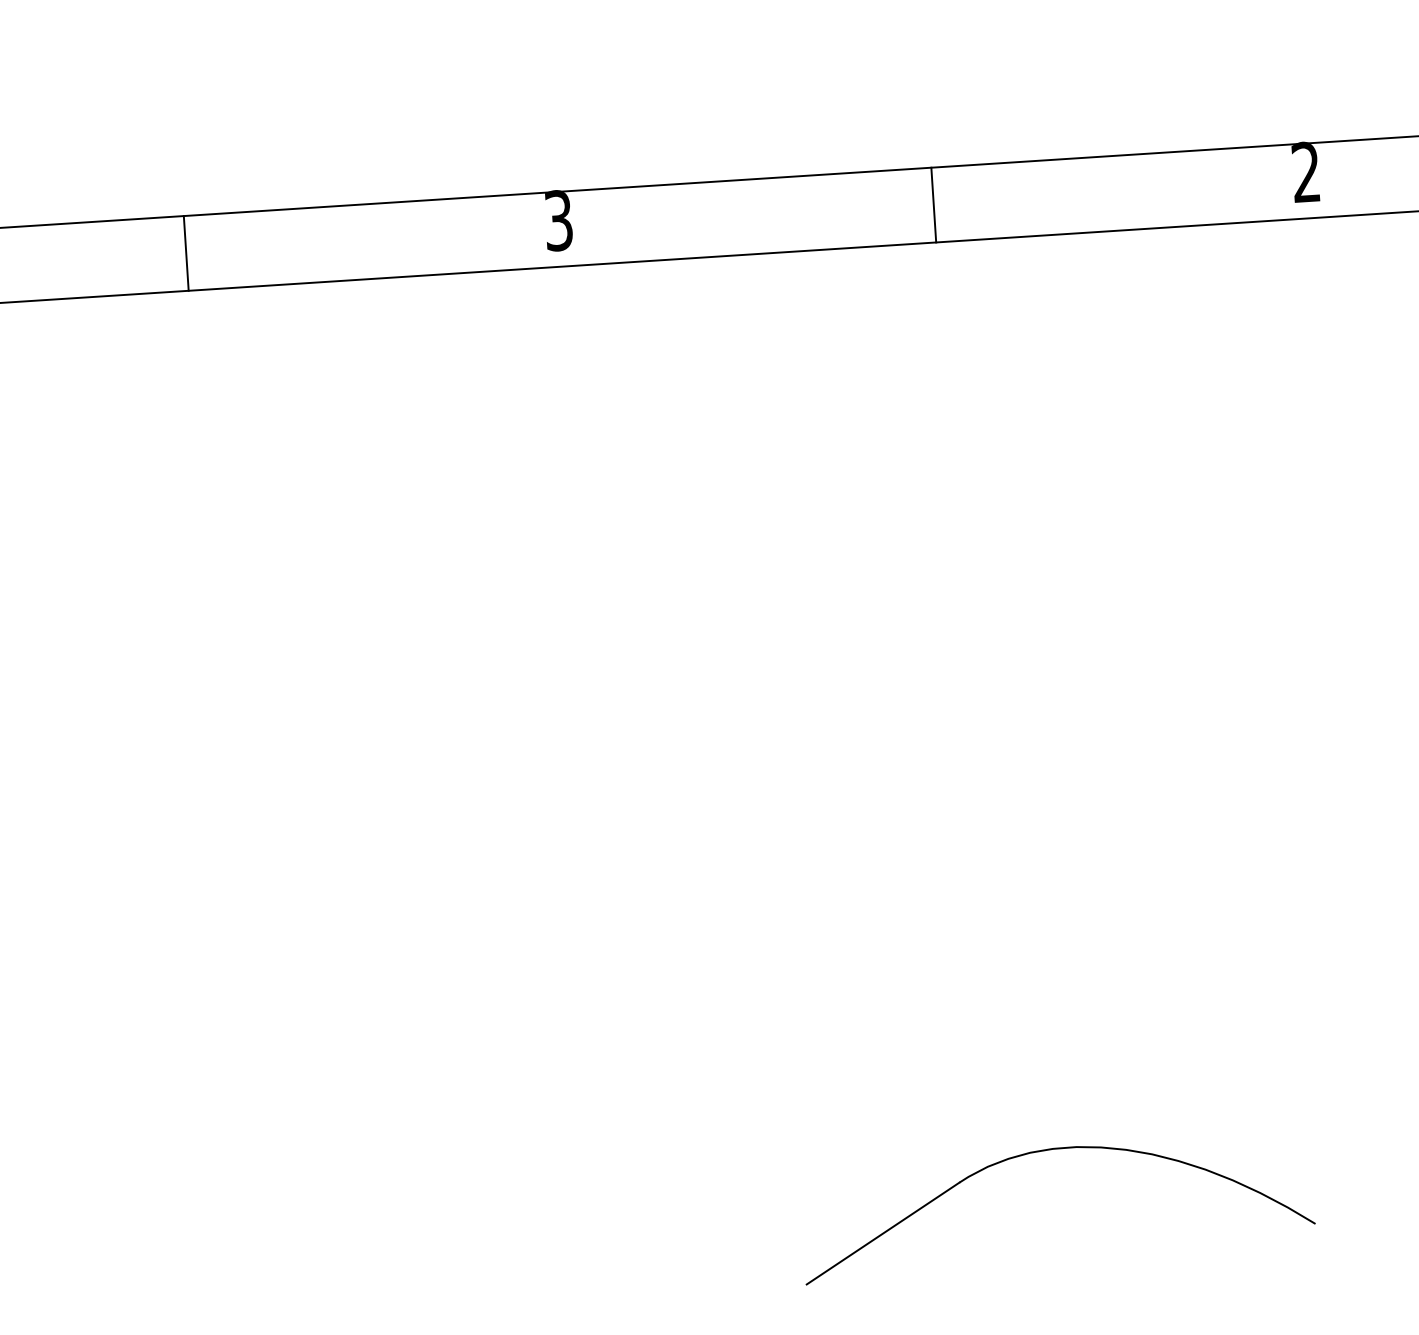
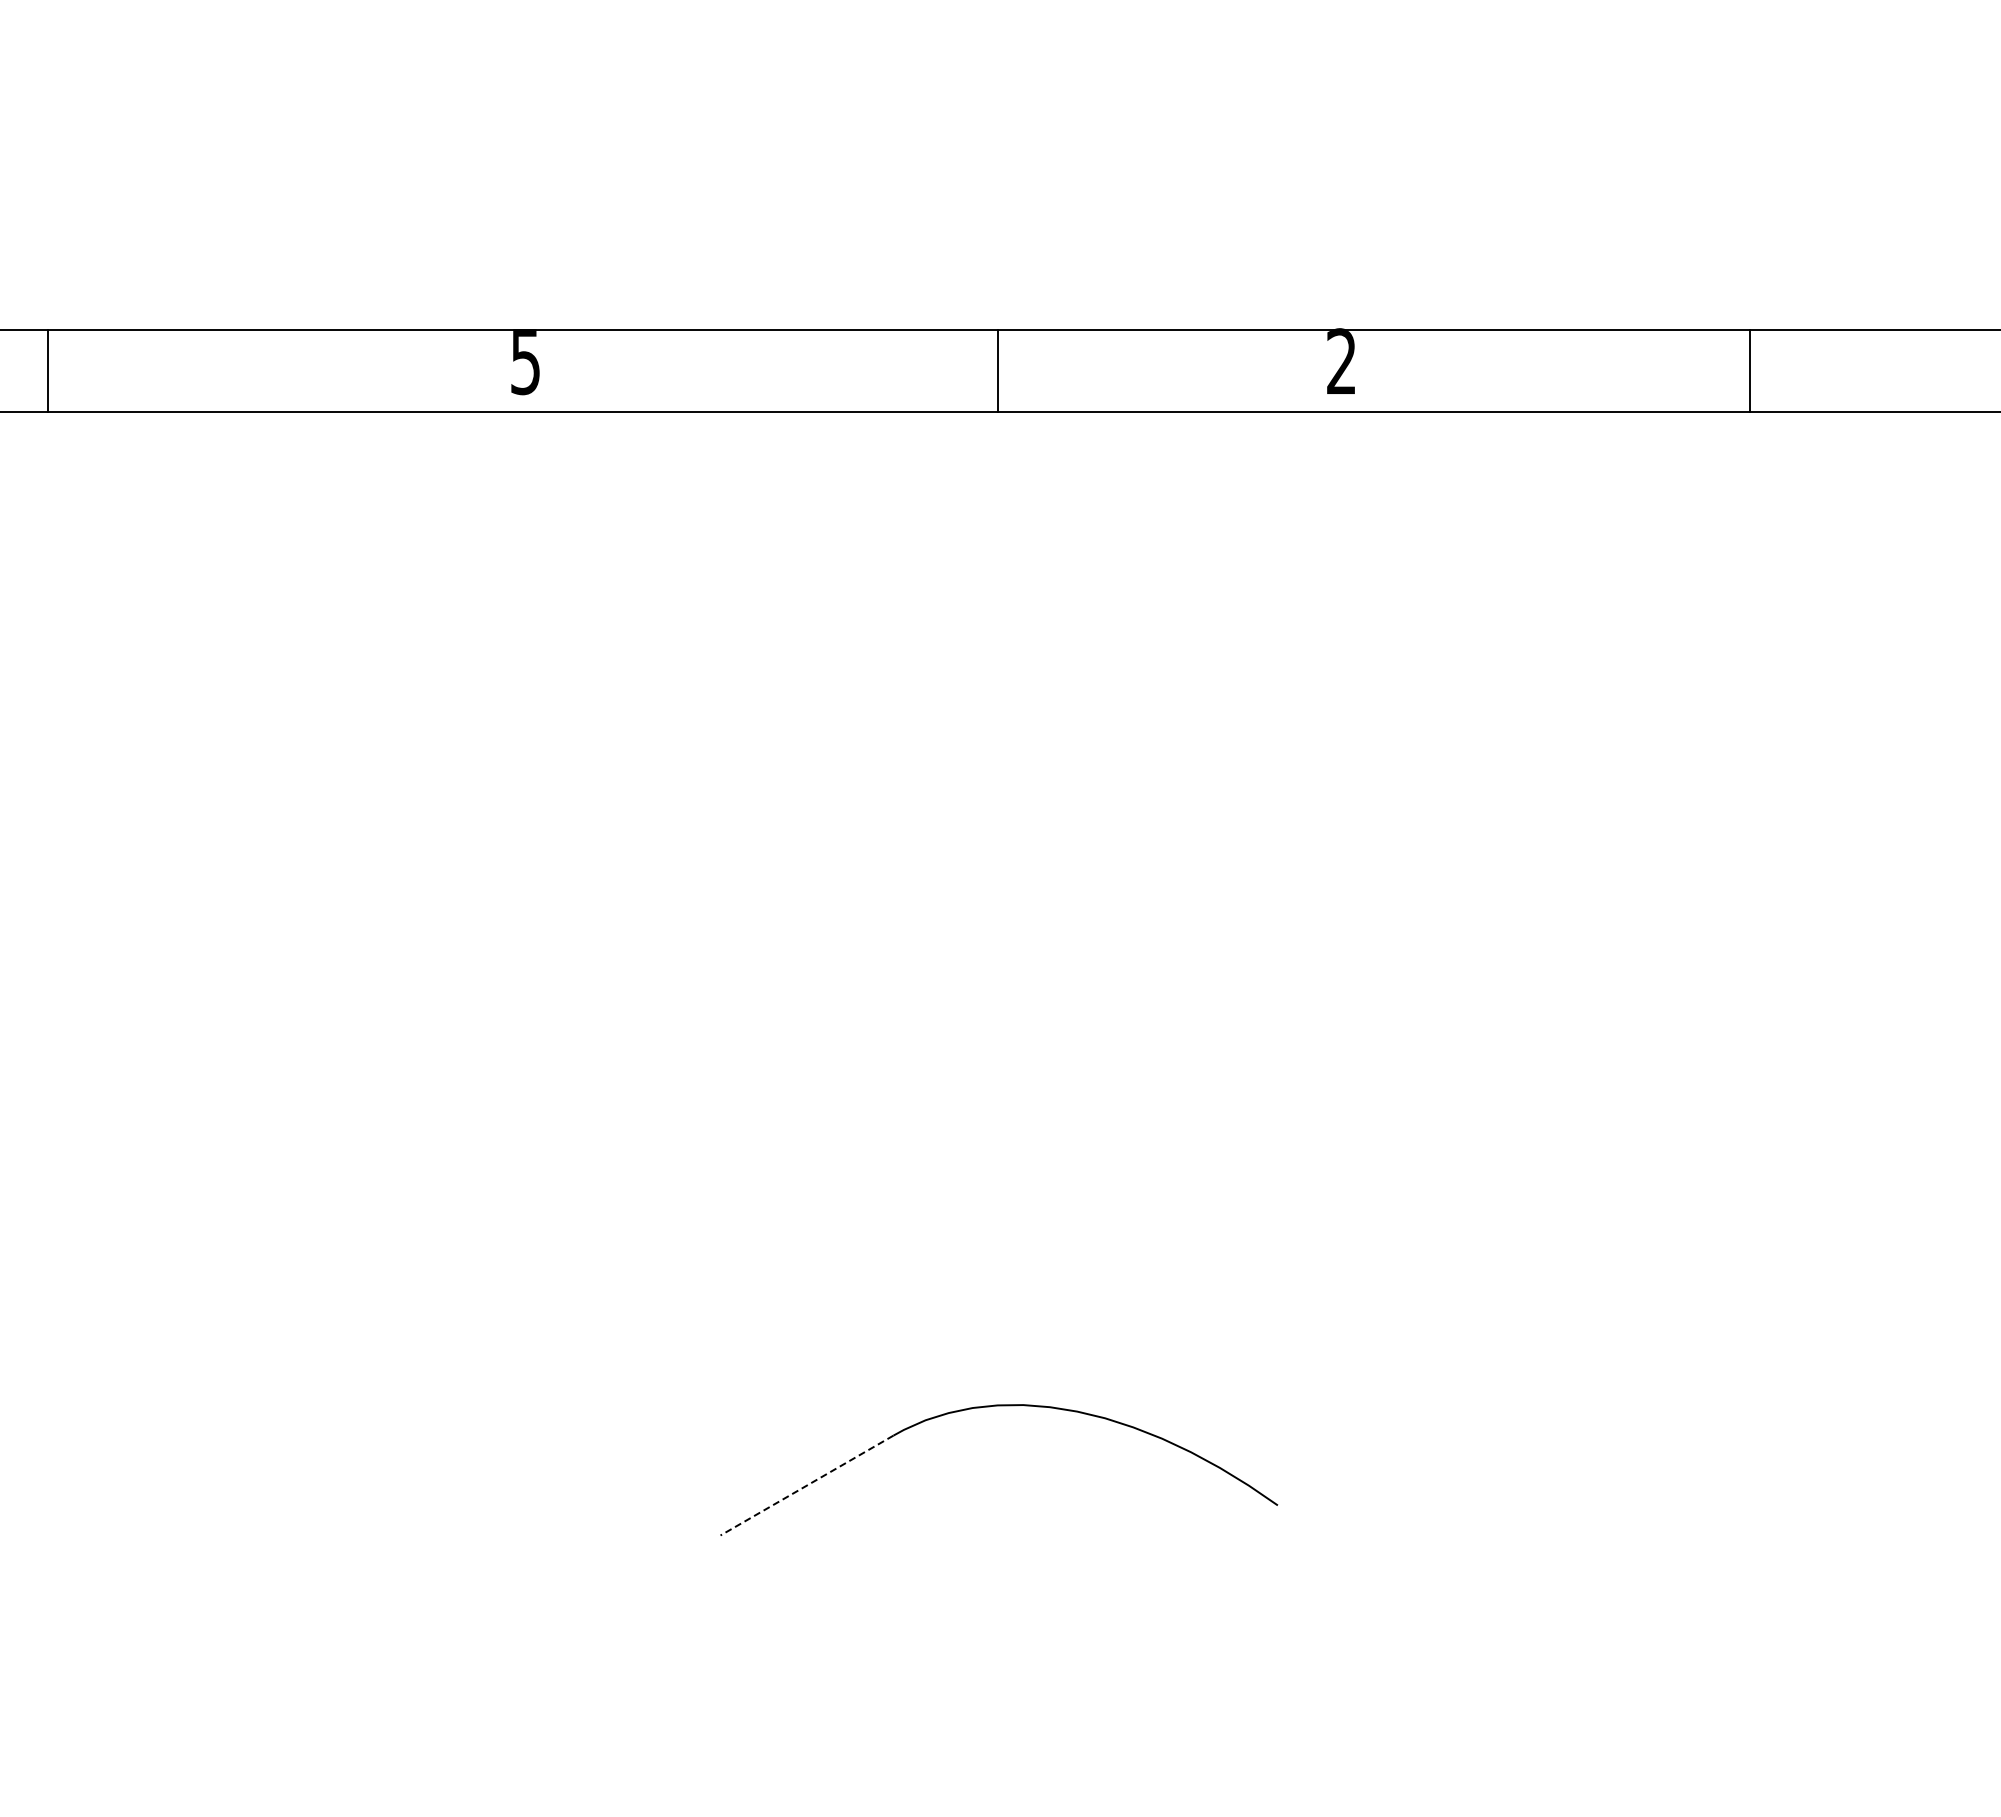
line: (933, 204) -> (998, 370), moved
text: (558, 220) -> (525, 361), 3 -> 5
line: (186, 252) -> (47, 370), moved
line: (883, 1233) -> (807, 1485), solid -> dashed

